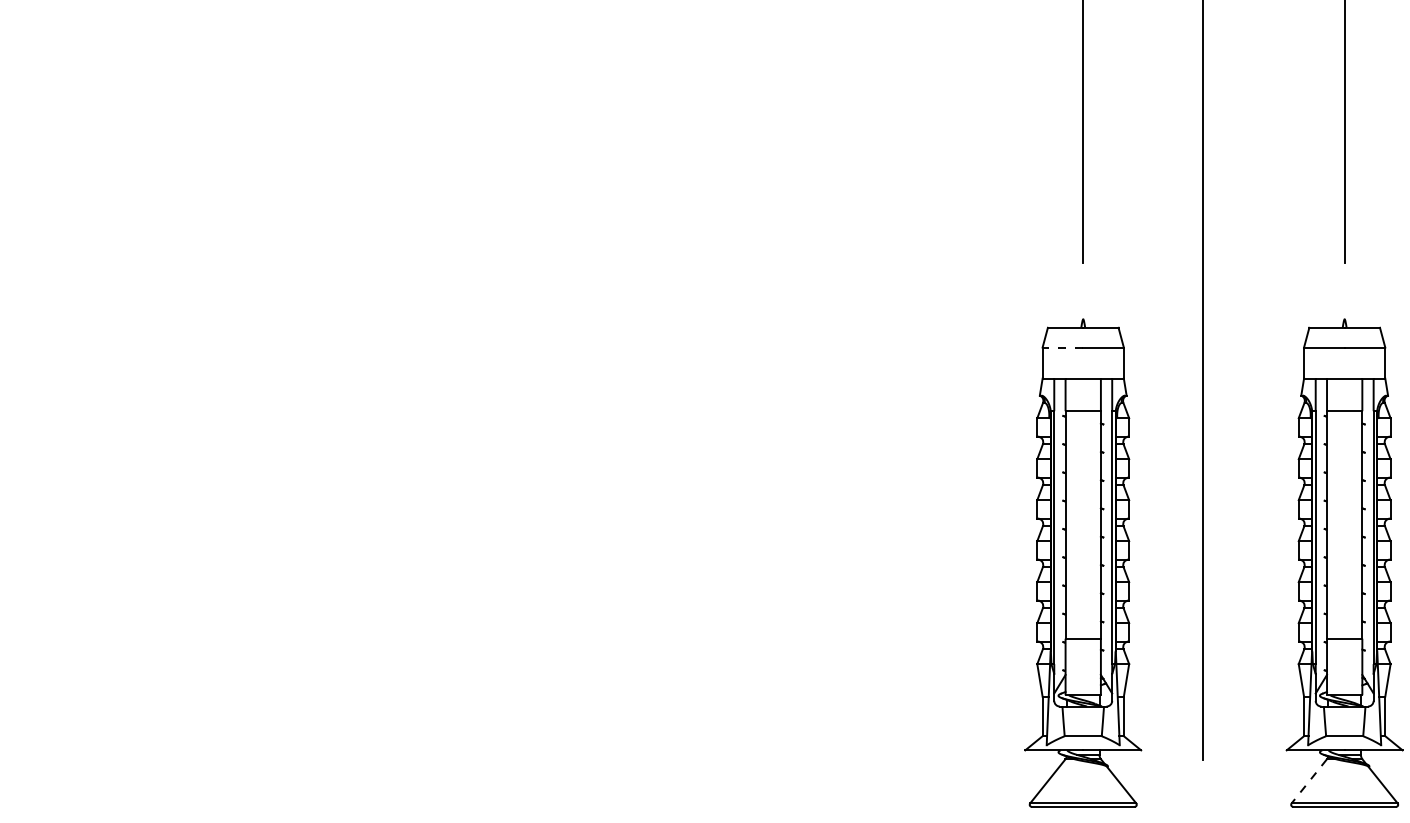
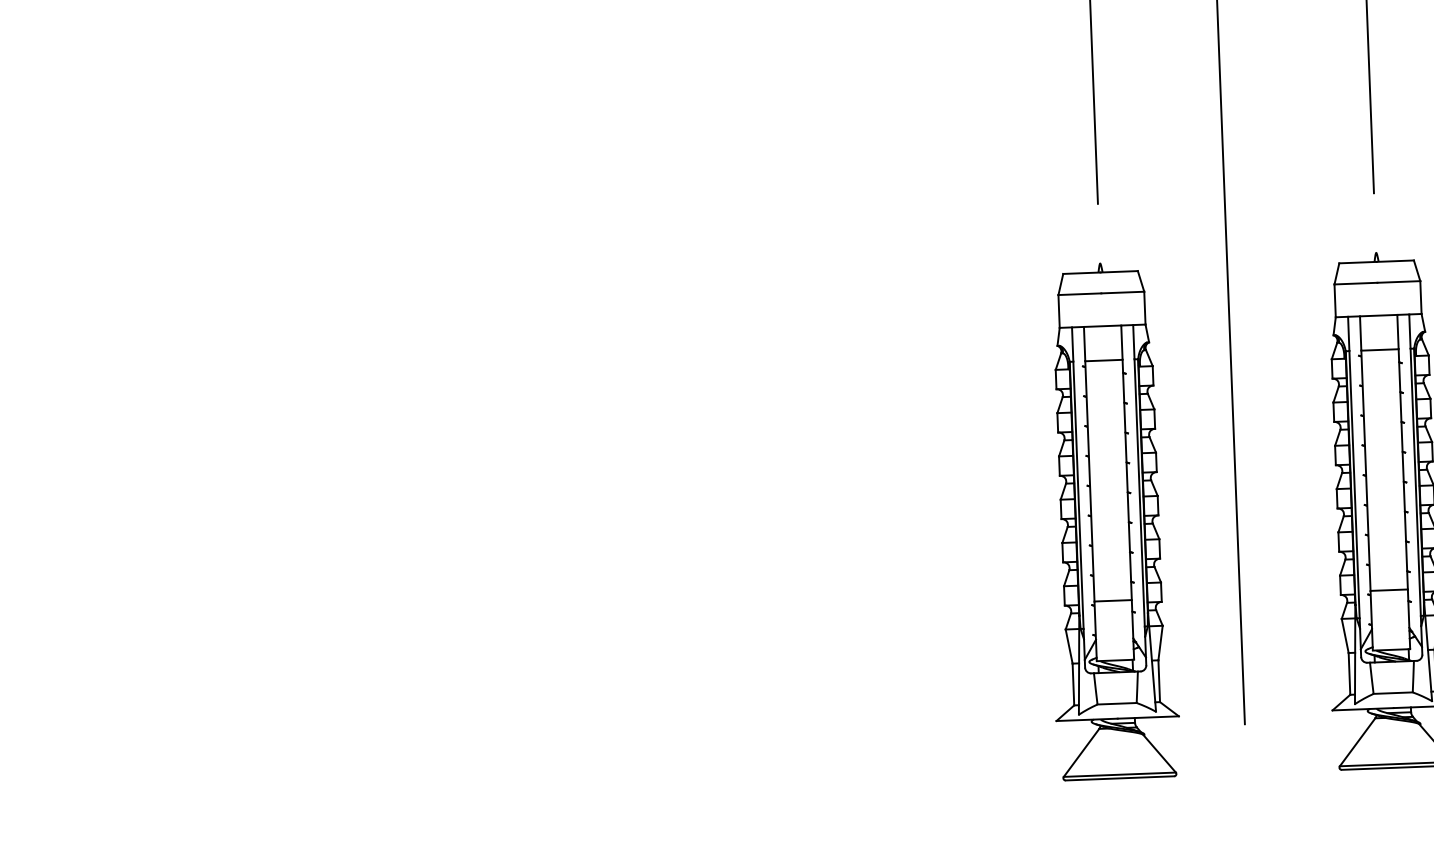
line: (1062, 347) -> (1079, 294), dashed -> solid
line: (1308, 781) -> (1356, 742), dashed -> solid

